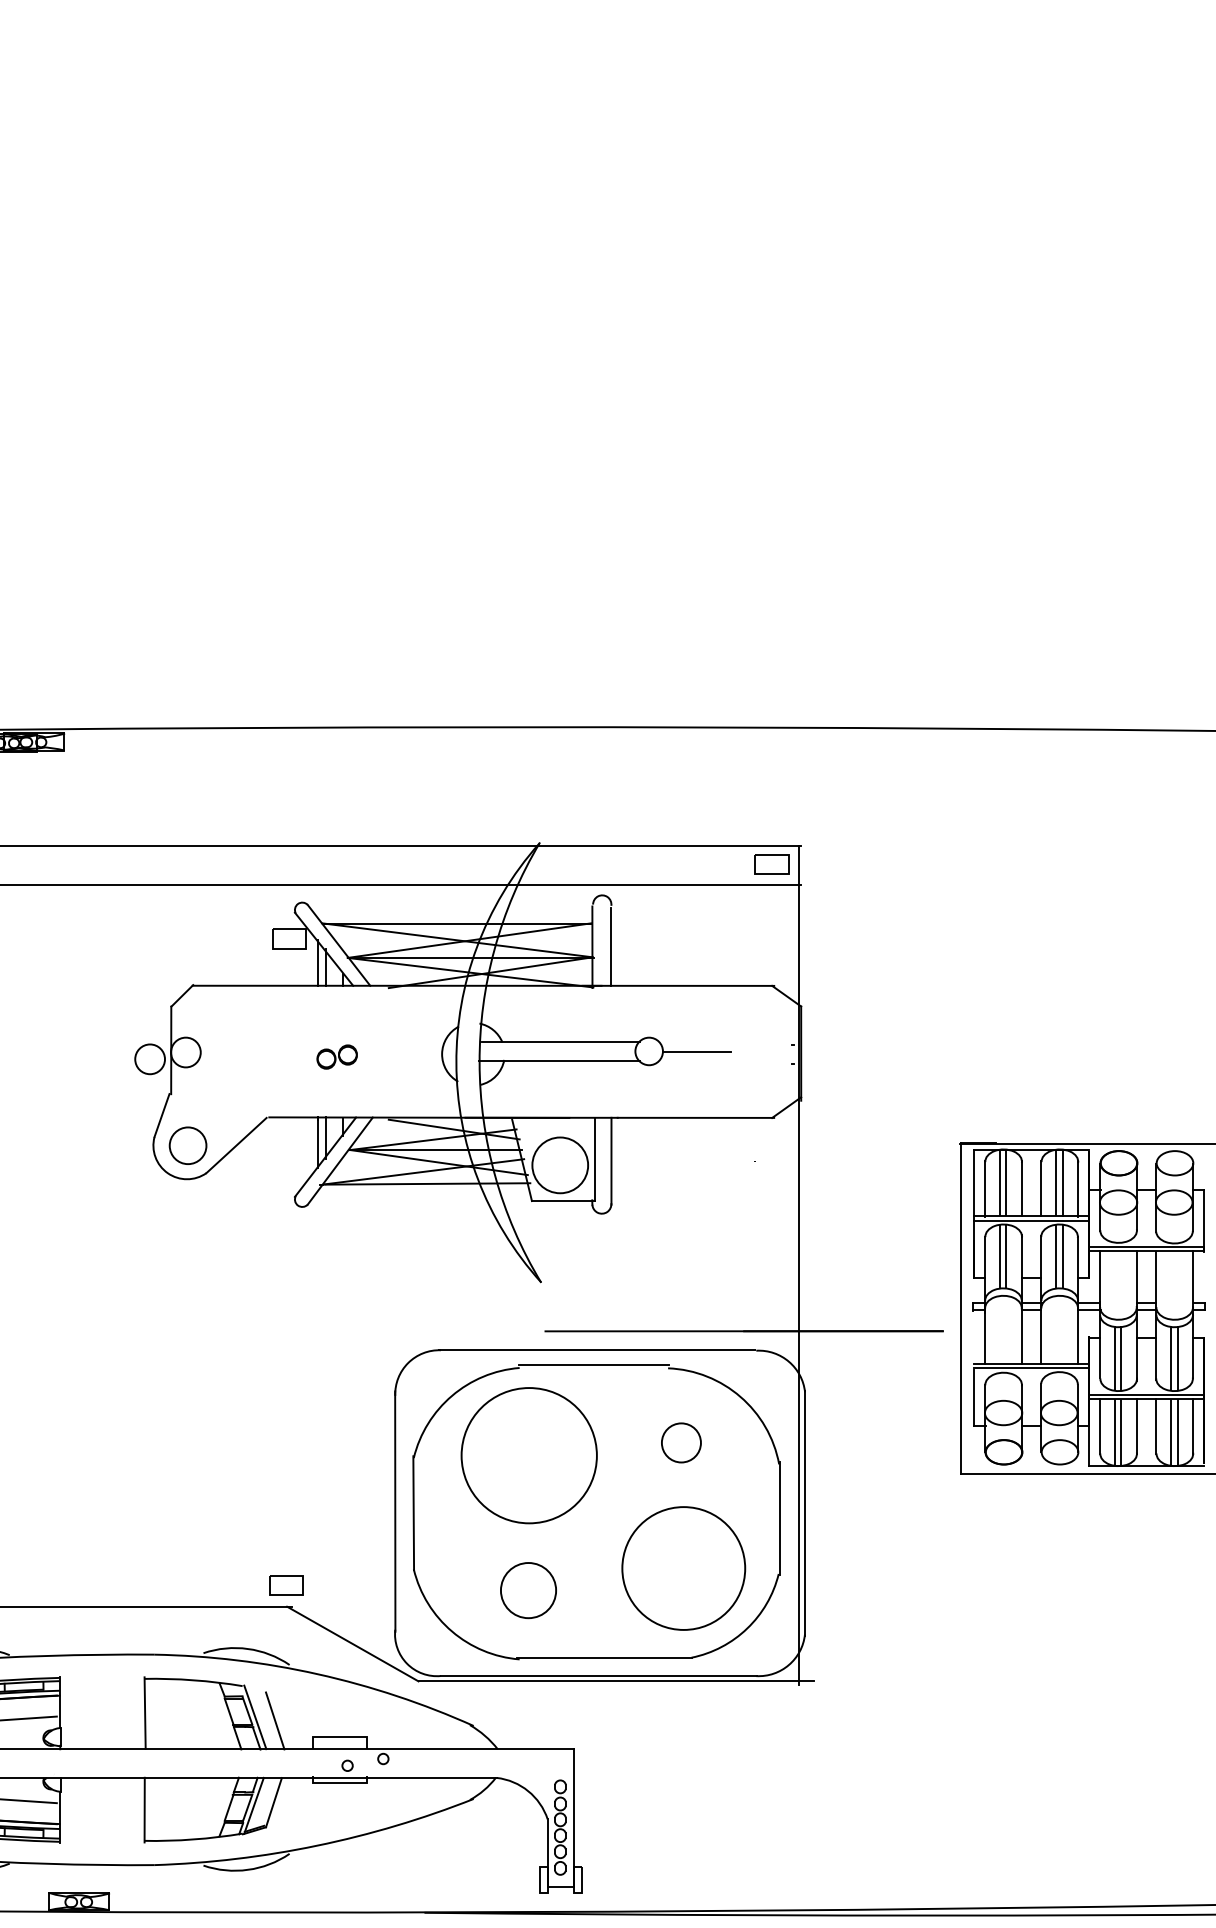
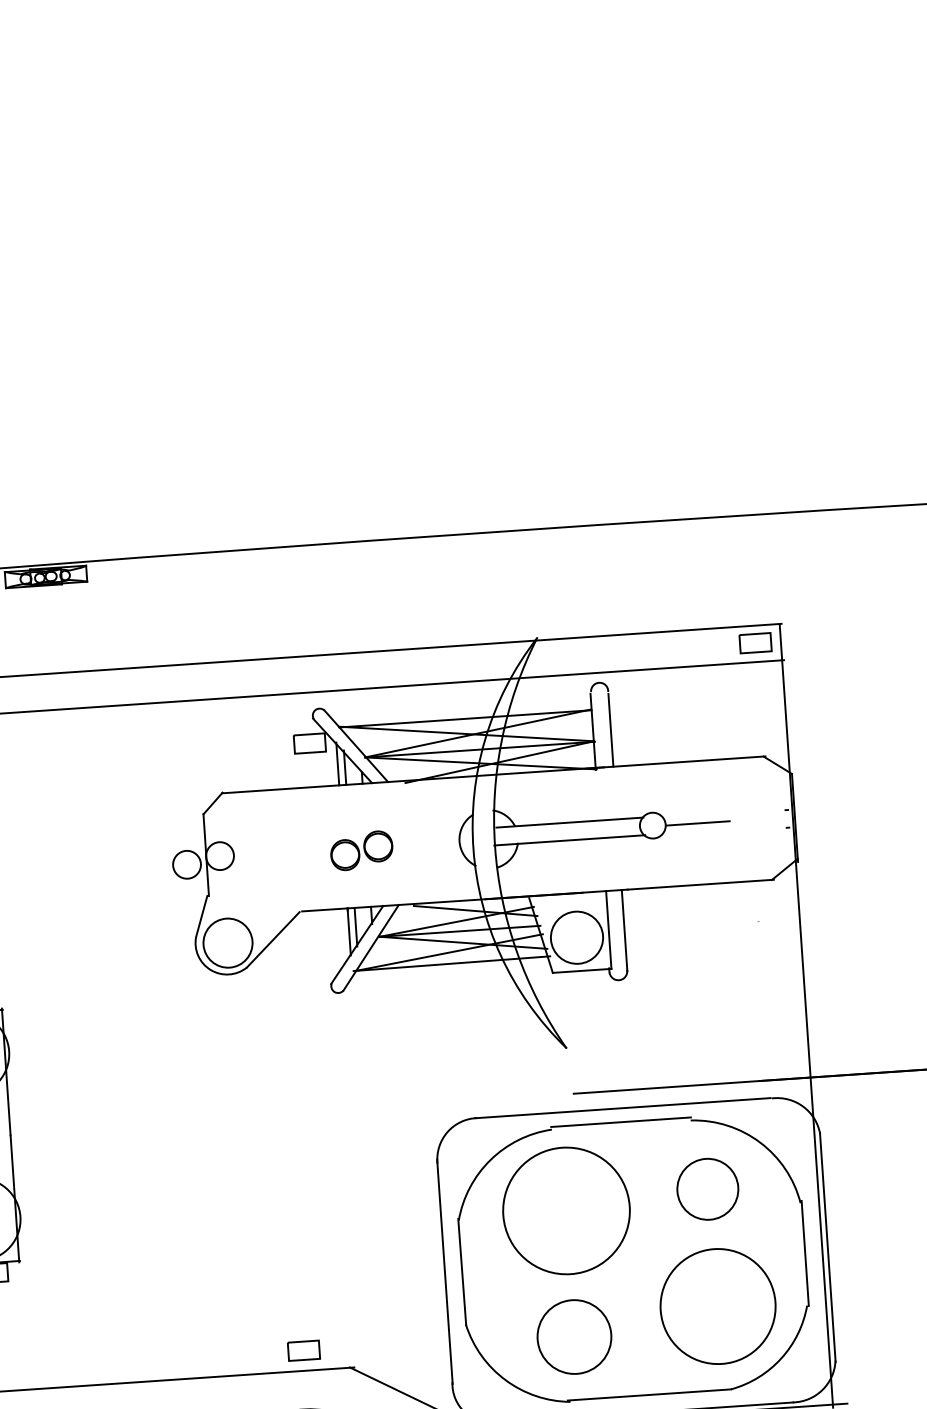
part: (336, 1056) -> (361, 850), size x1.67
circle: (187, 1145) -> (227, 942), size x1.43
circle: (681, 1442) -> (707, 1188), size x1.67
part: (286, 1585) -> (304, 1350), moved
circle: (528, 1590) -> (574, 1336), size x1.43

